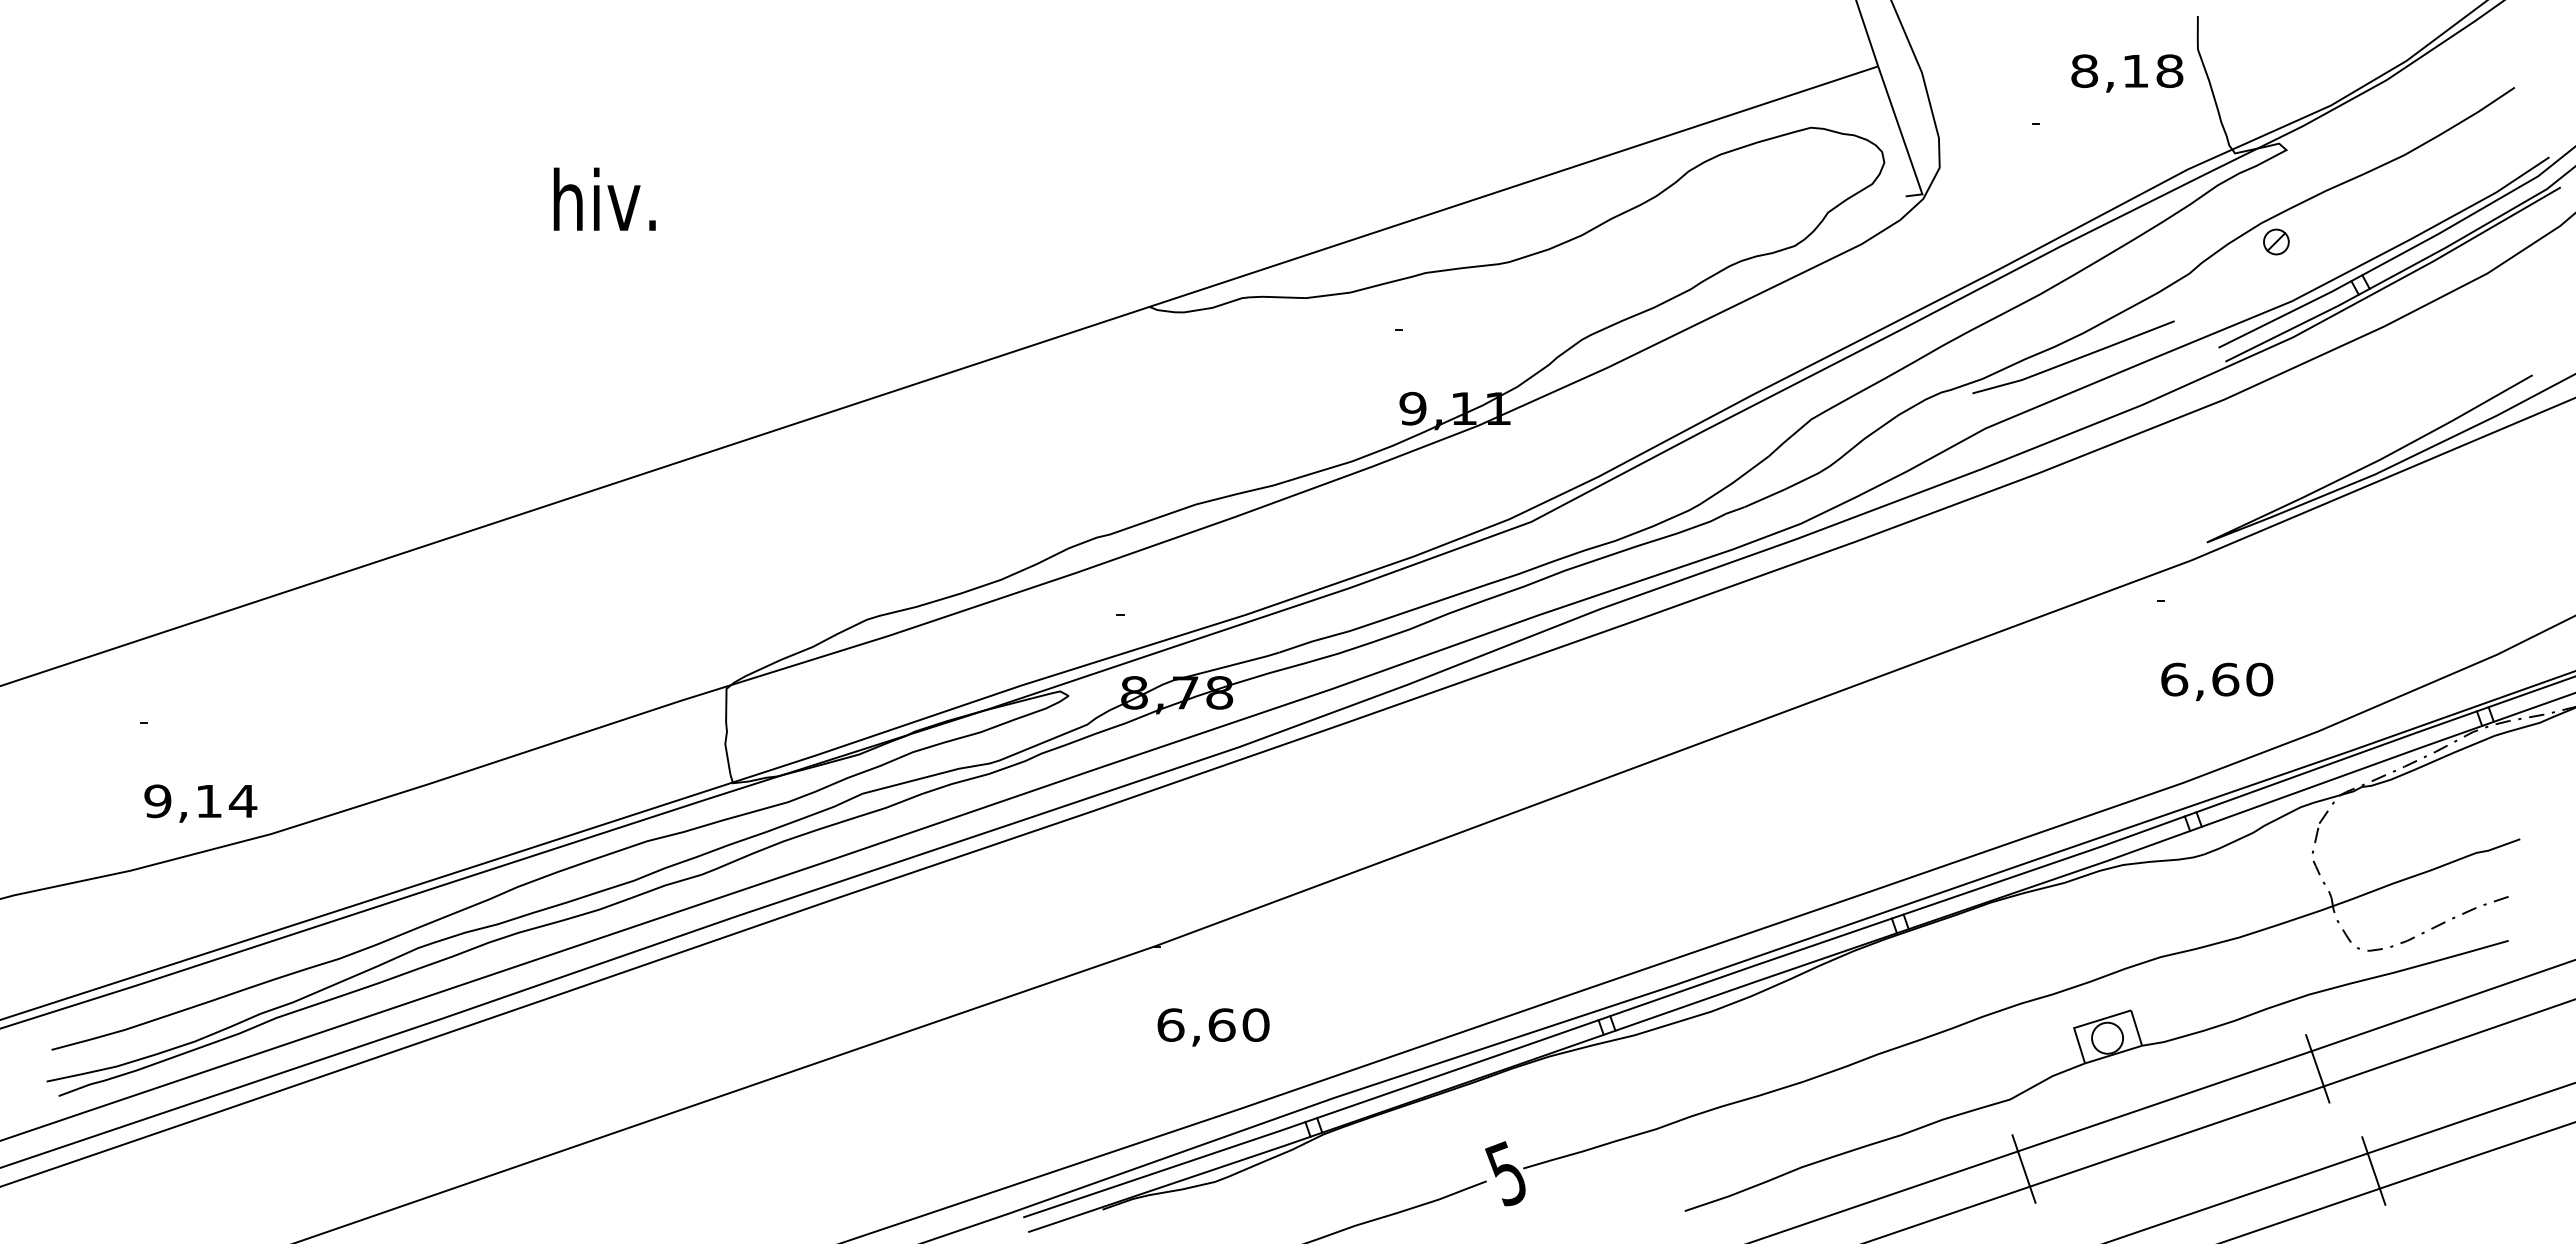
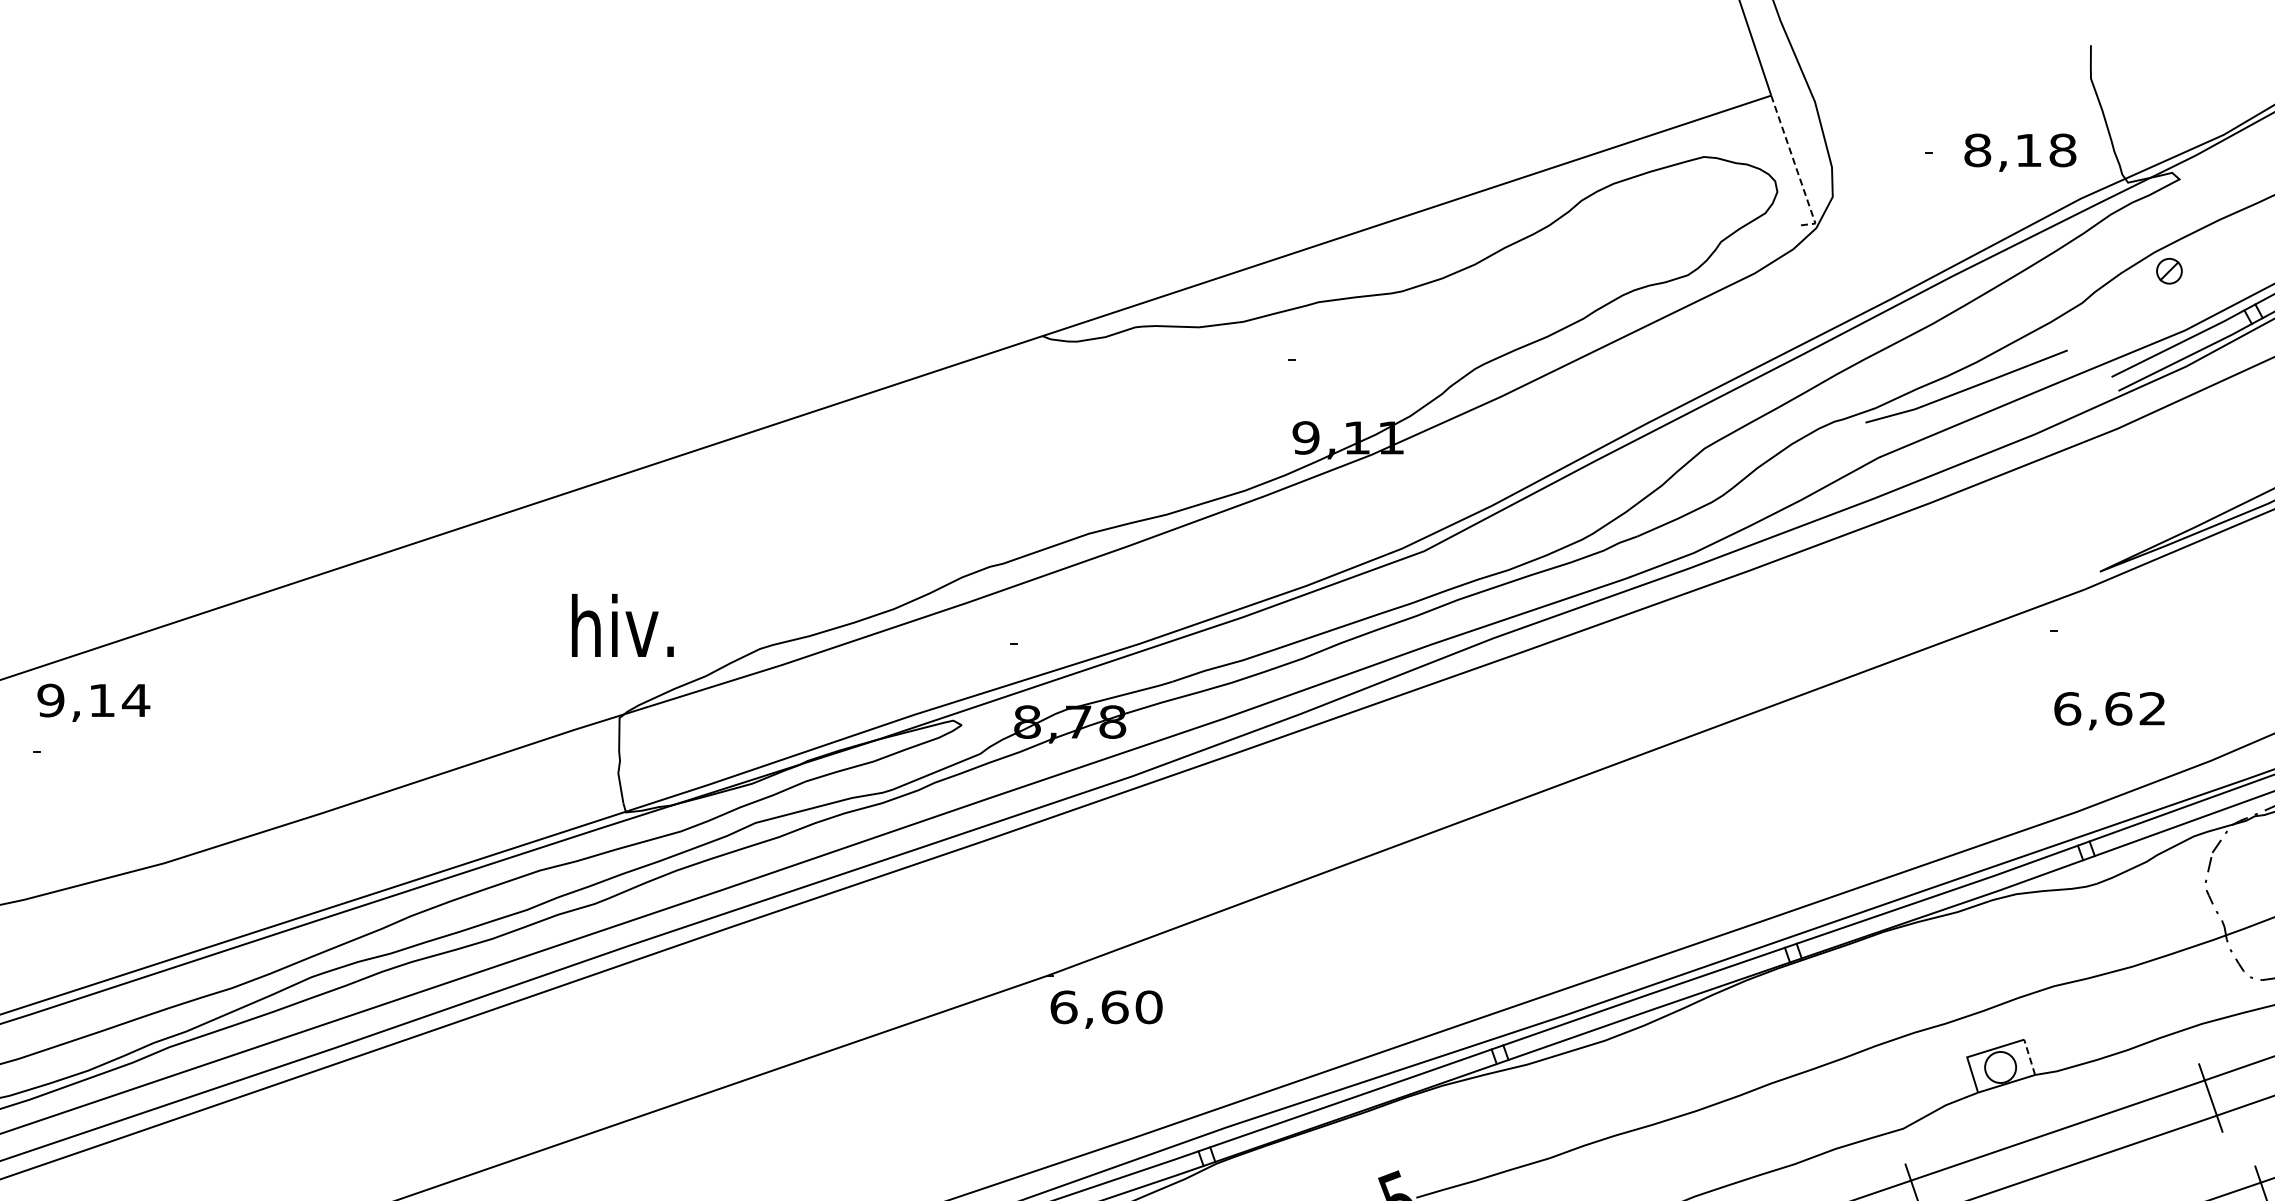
text: (2127, 73) -> (2020, 152), moved
line: (1903, 138) -> (1796, 167), solid -> dashed
text: (604, 198) -> (622, 624), moved
text: (2259, 679) -> (2152, 708), 6,60 -> 6,62
text: (200, 803) -> (93, 702), moved
text: (1213, 1027) -> (1106, 1009), moved
line: (2136, 1027) -> (2029, 1056), solid -> dashed

